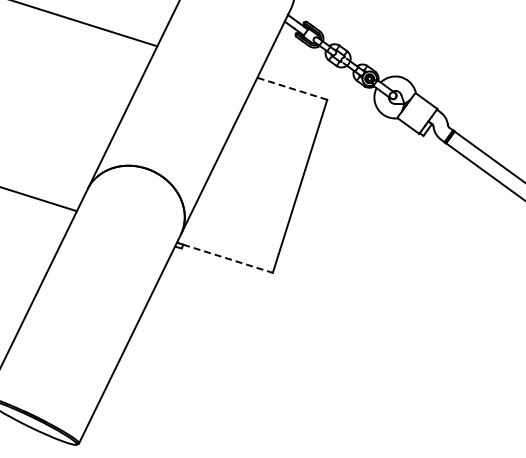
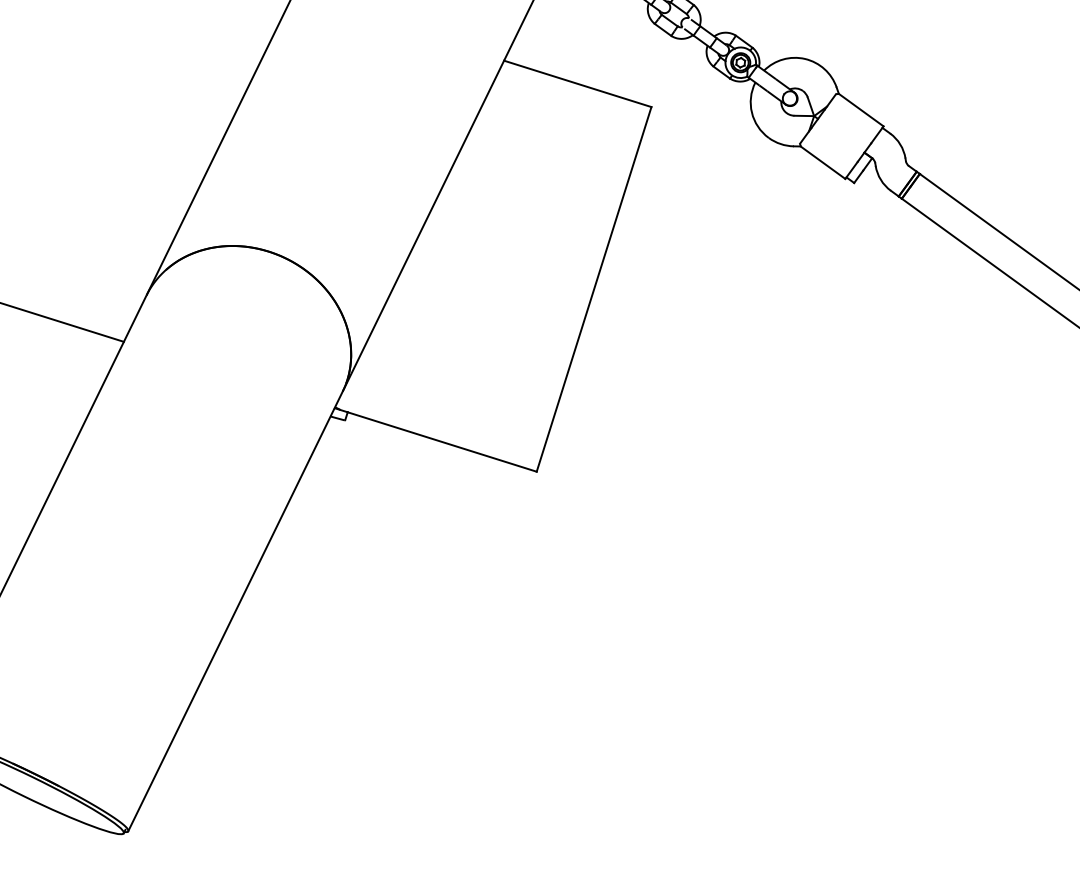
line: (292, 88) -> (578, 83), dashed -> solid
line: (228, 258) -> (443, 441), dashed -> solid

